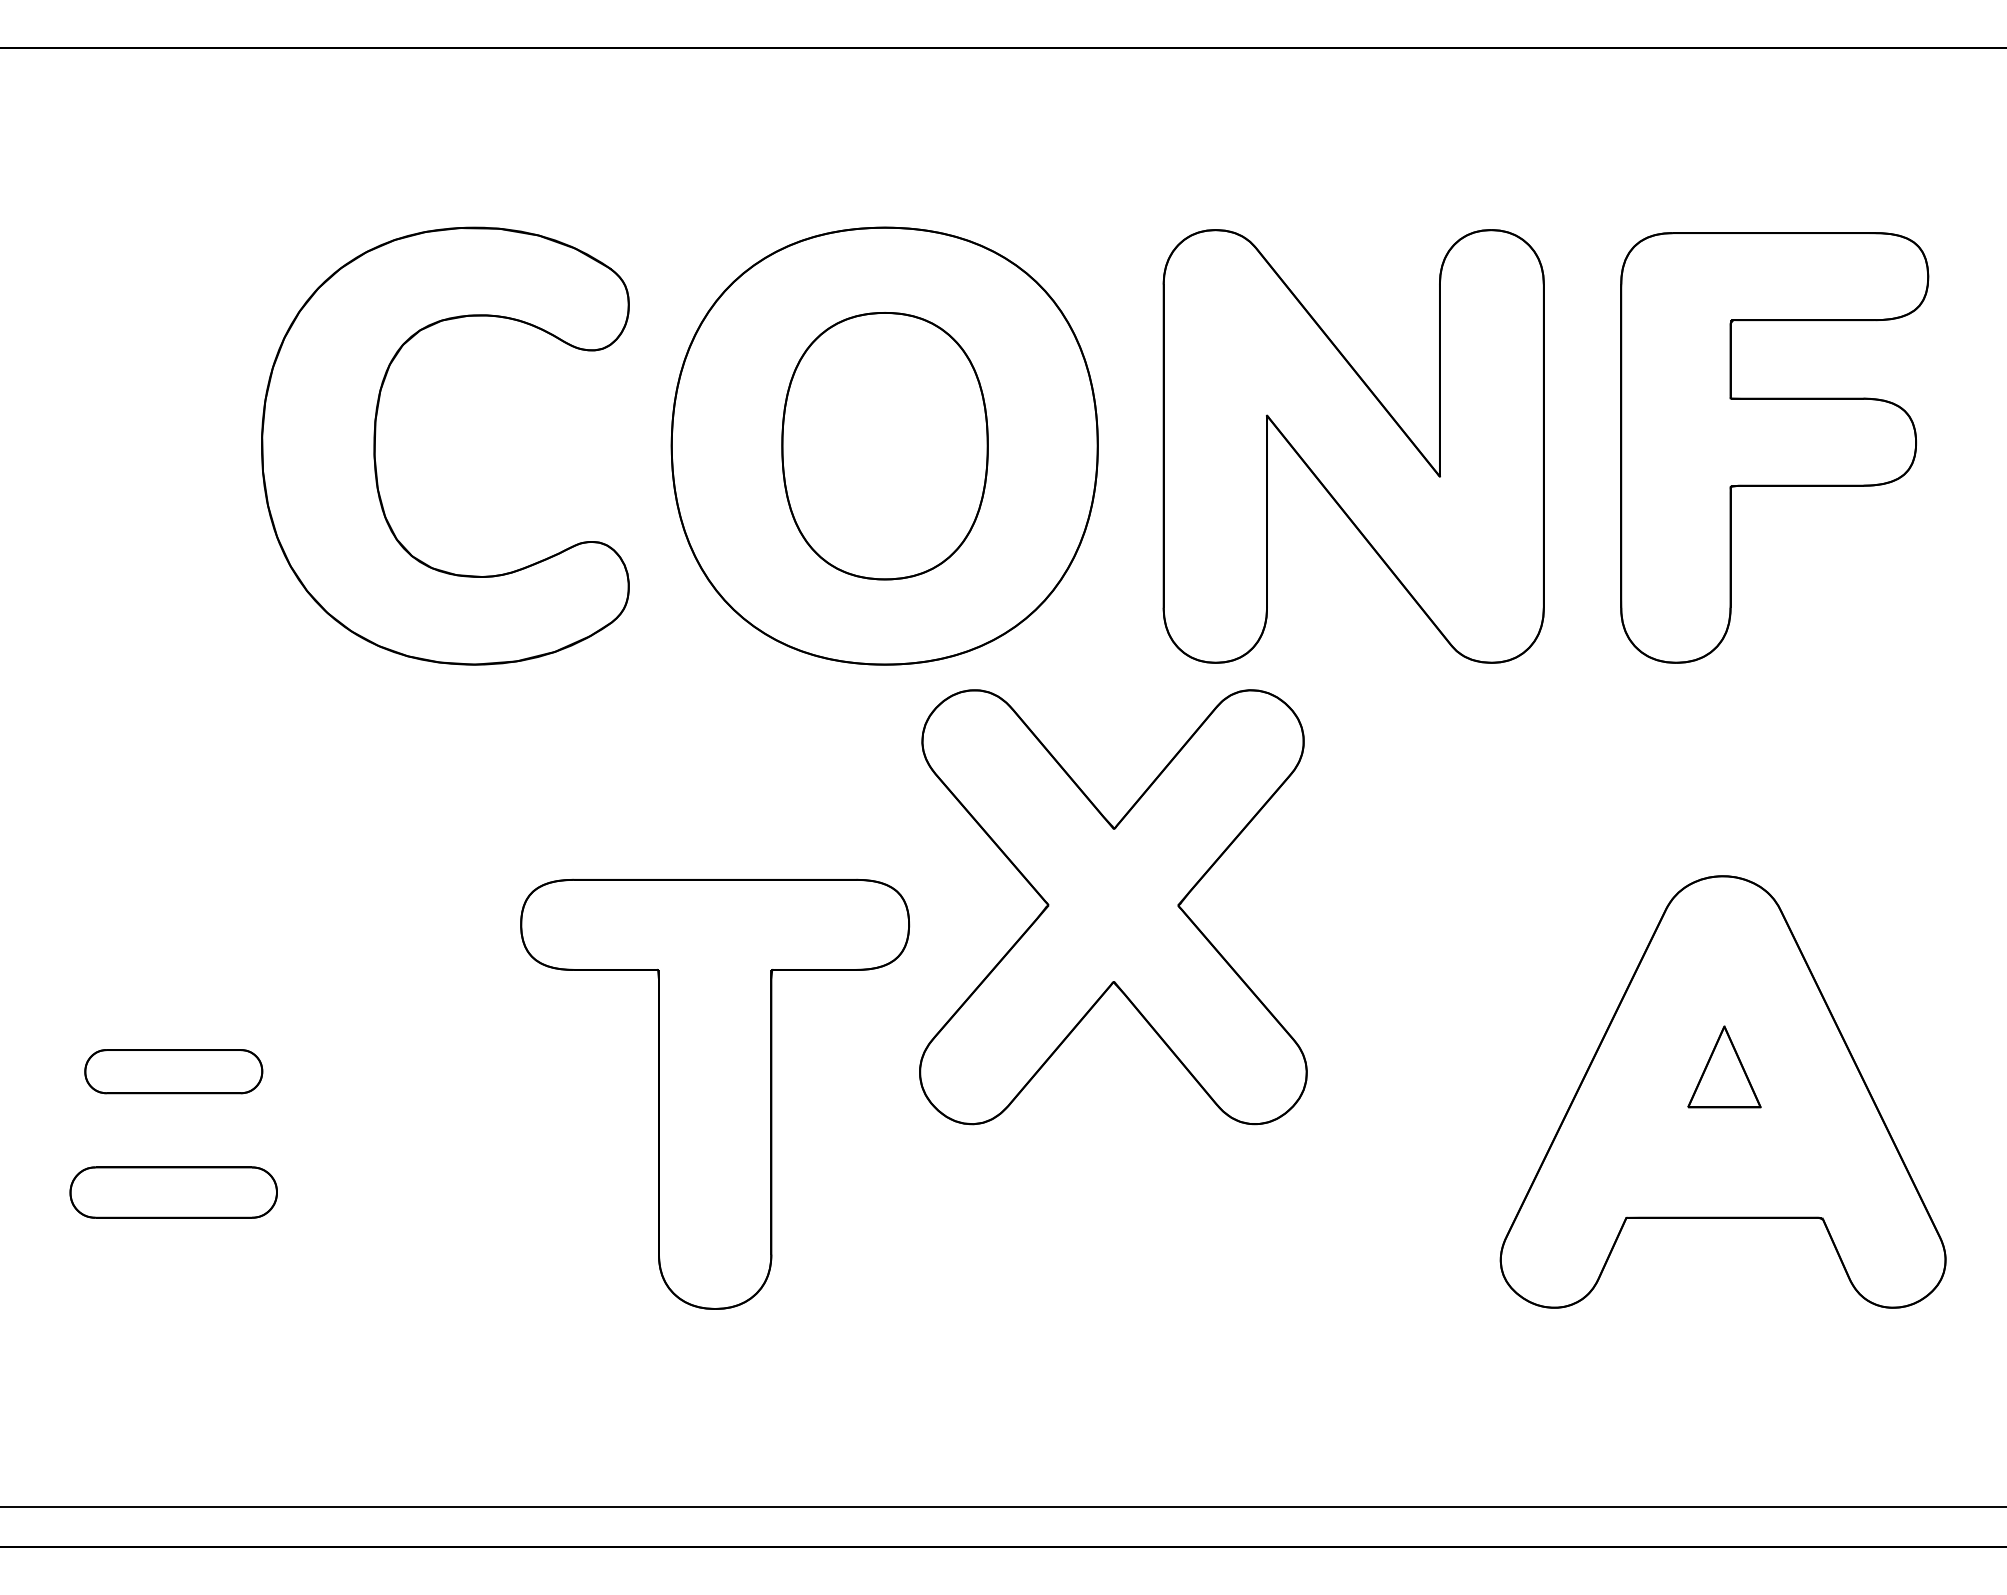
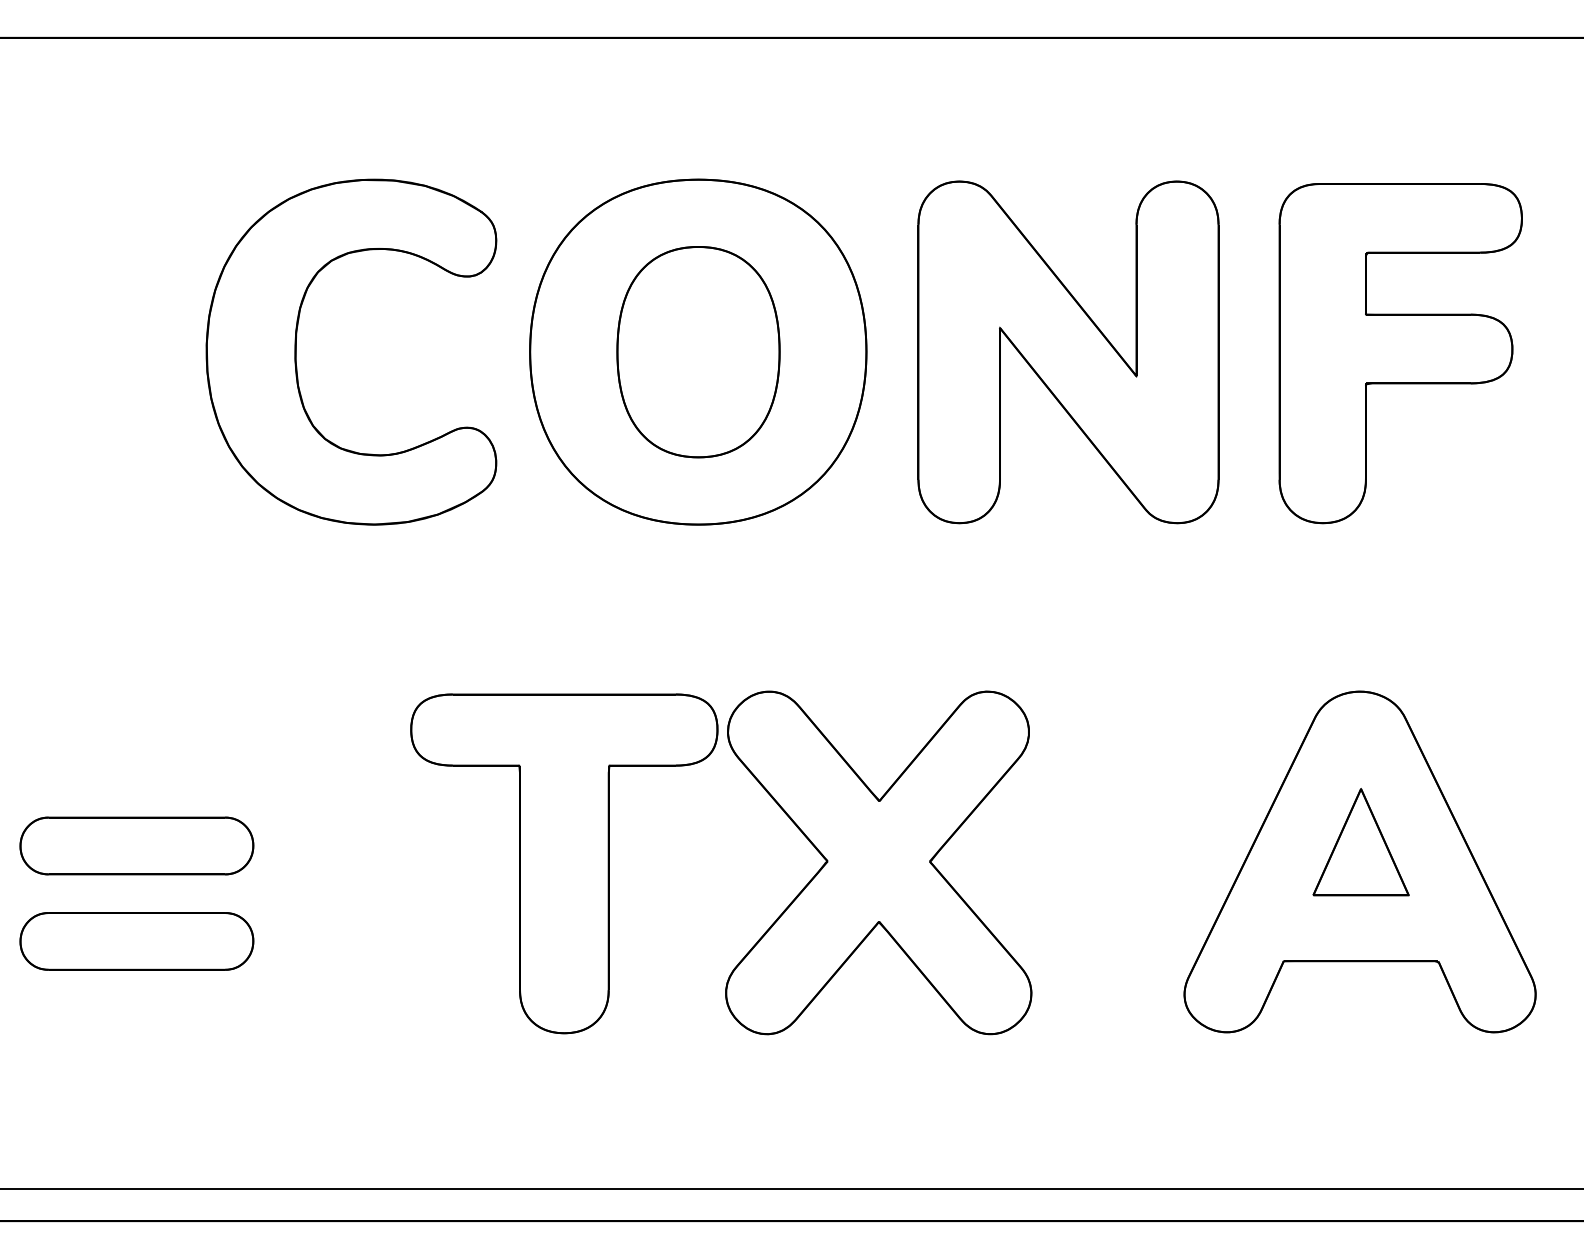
part: (1113, 907) -> (878, 863), moved
part: (1724, 1066) -> (1361, 841), size x1.67
part: (173, 1071) -> (136, 845), size x1.67
part: (173, 1192) -> (136, 941), size x1.43

